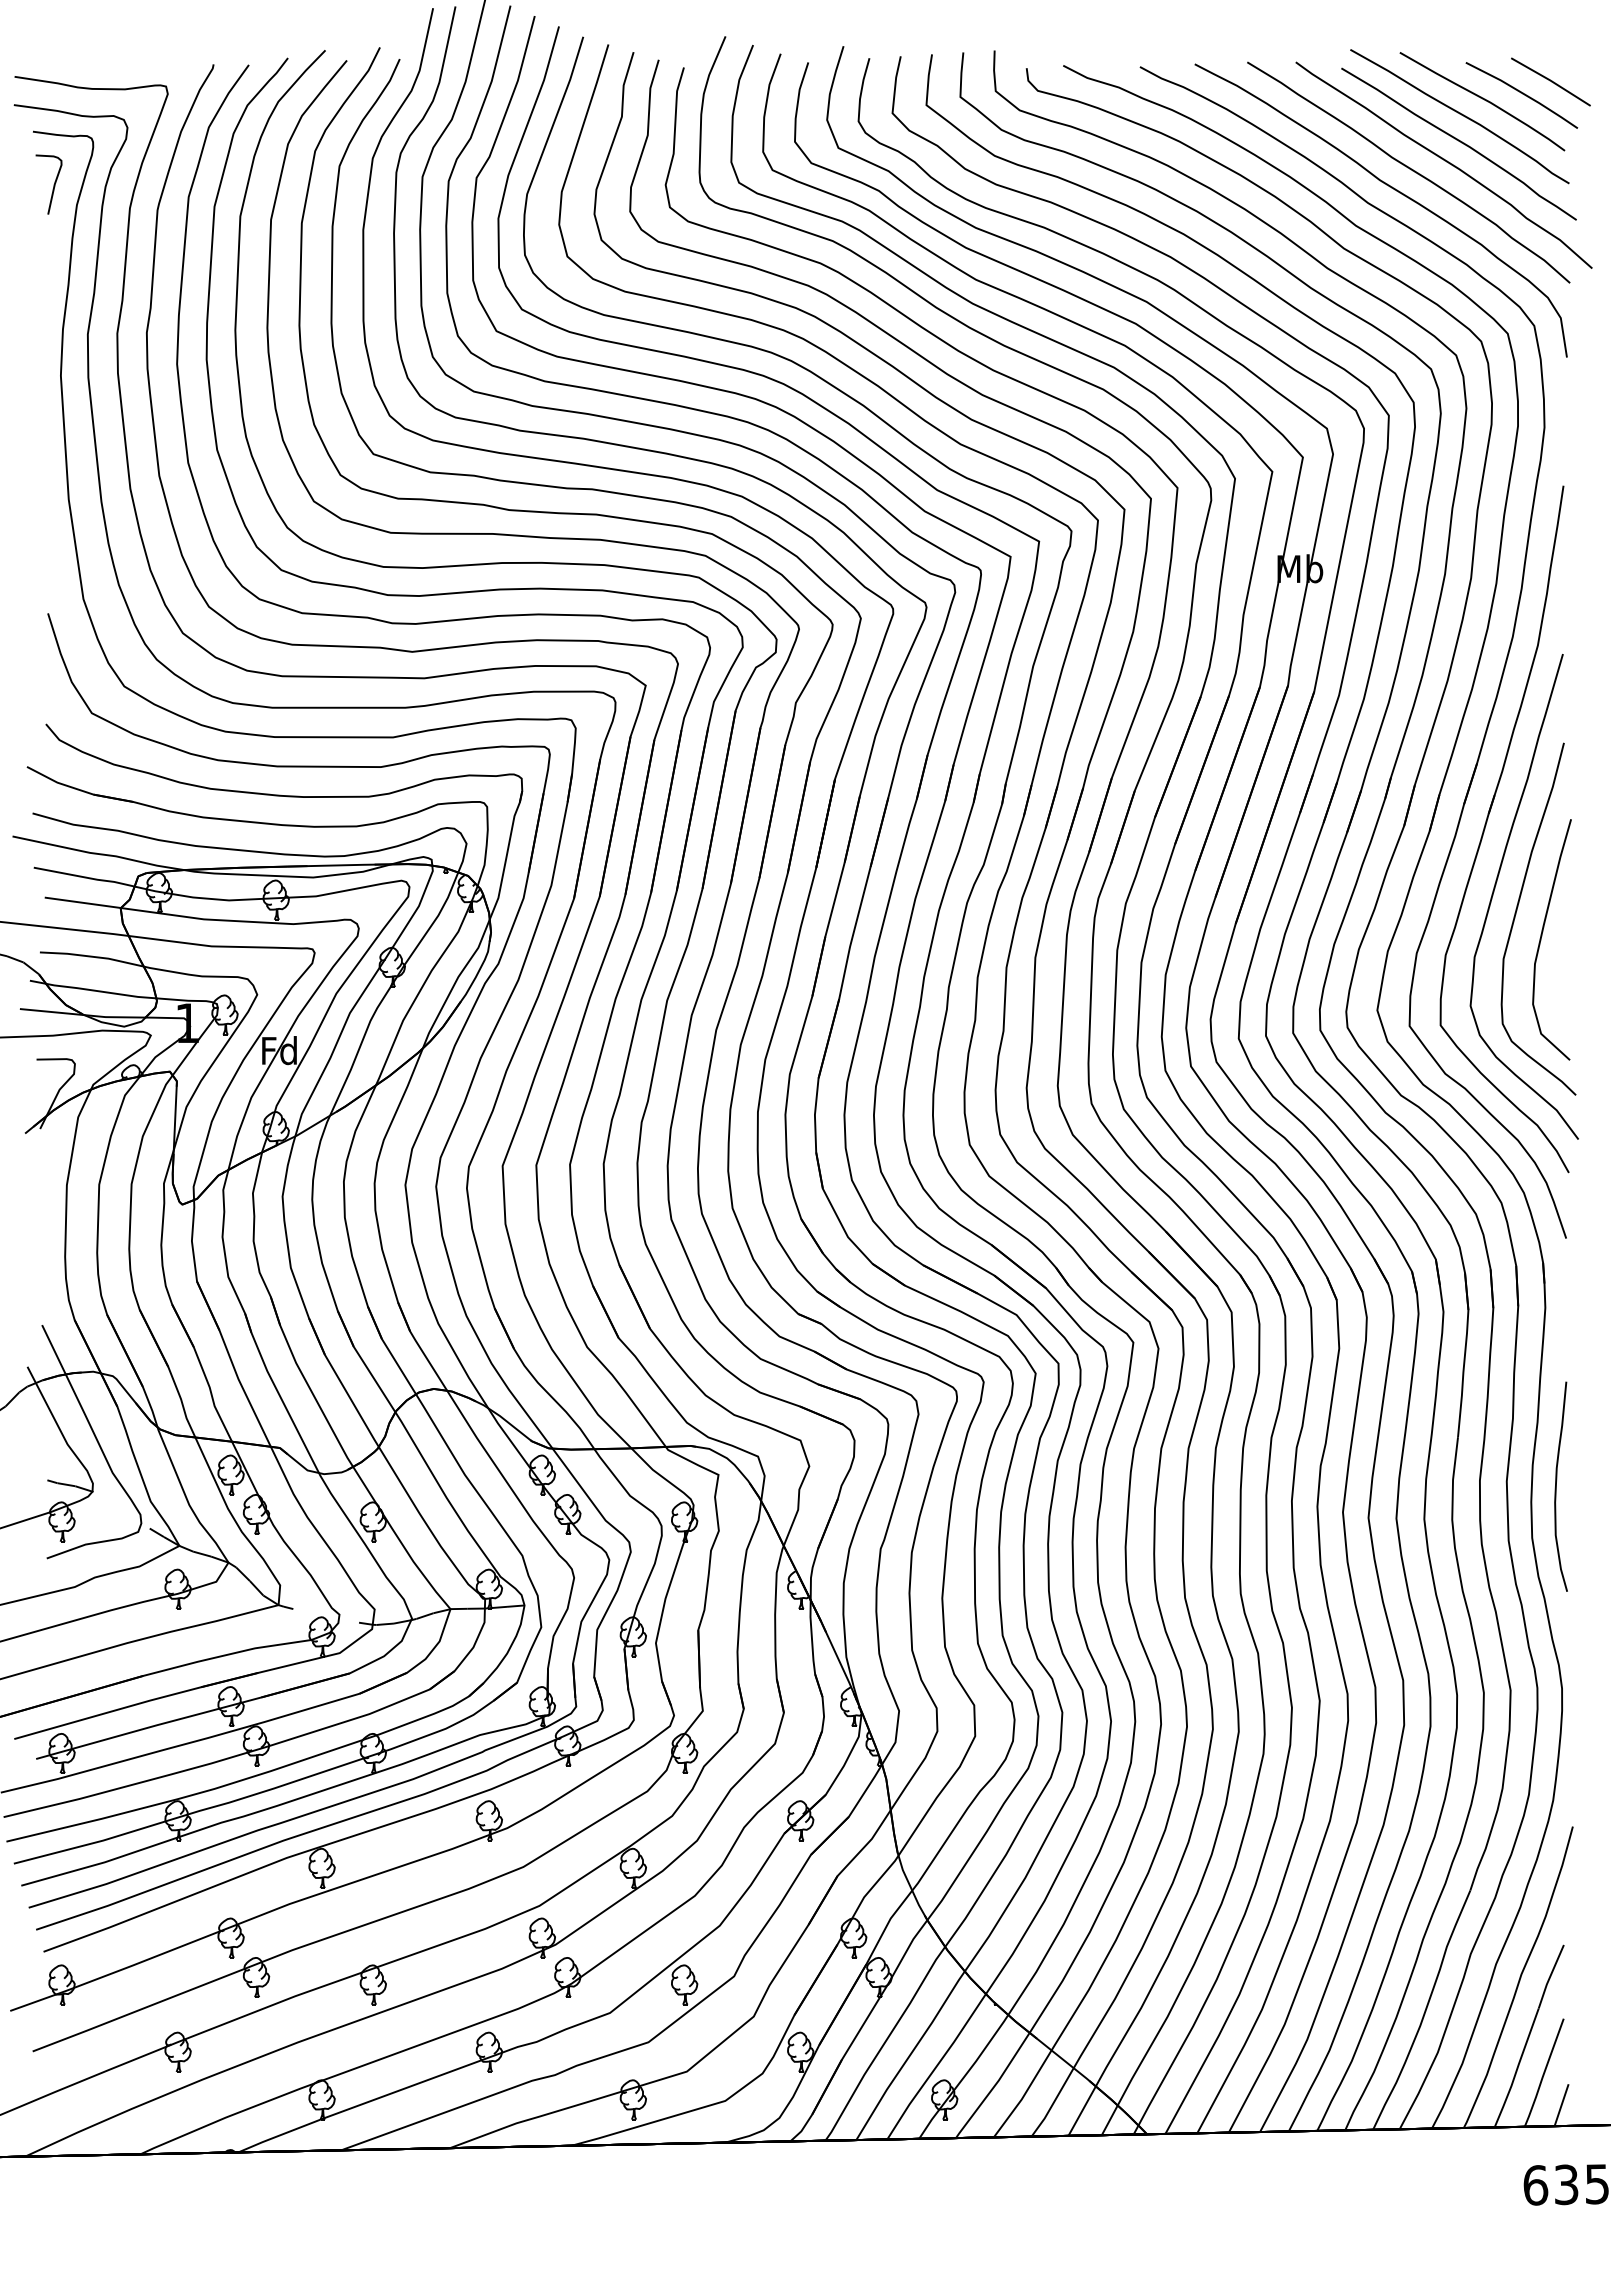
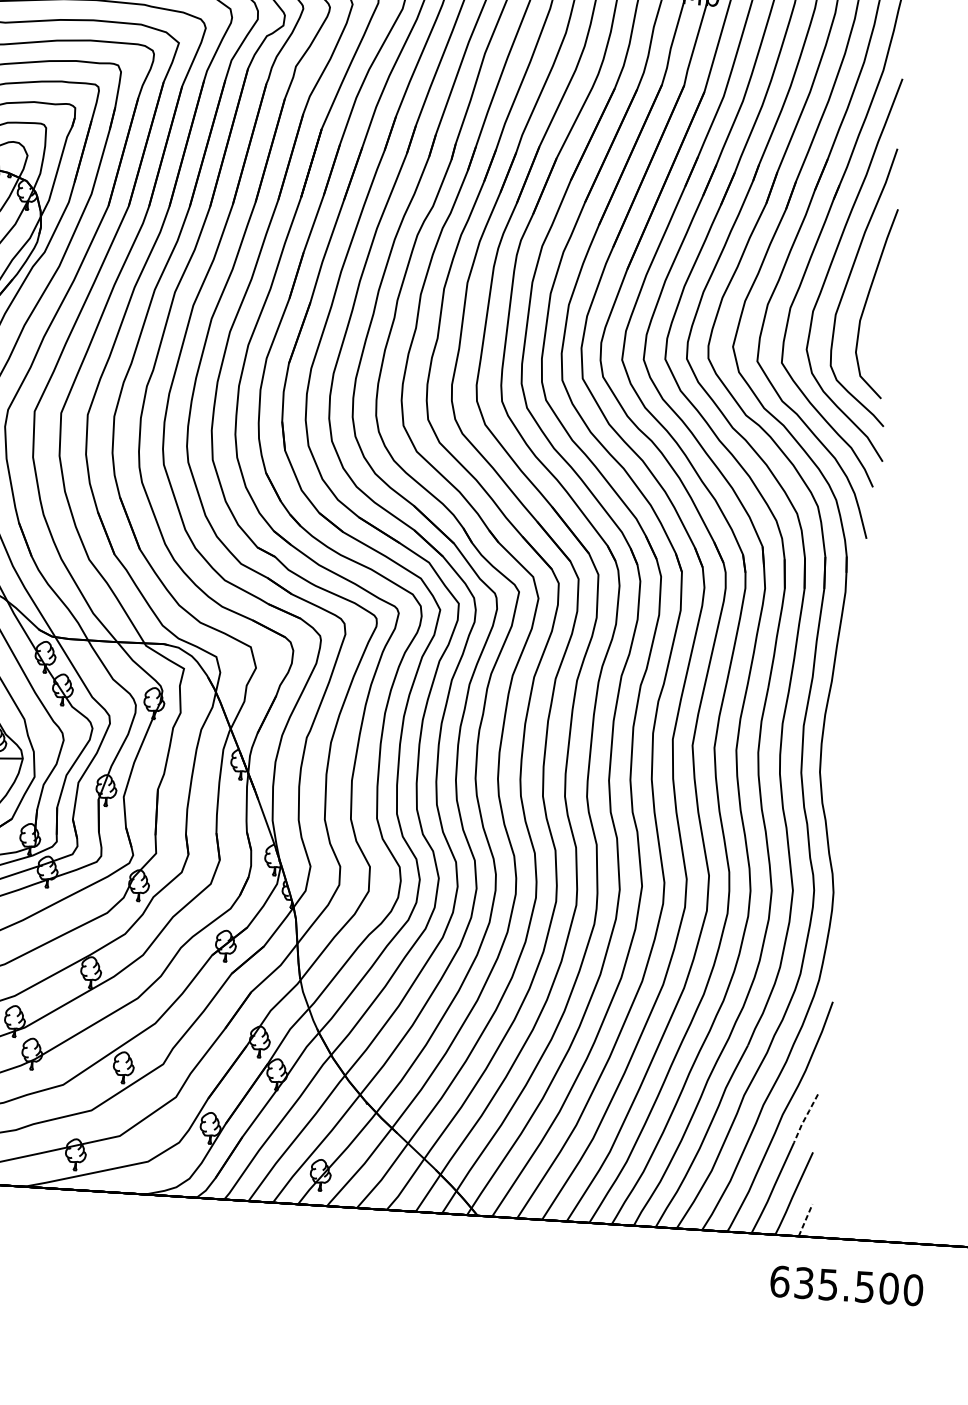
curve: (1556, 1486) -> (842, 733), removed
line: (1550, 1976) -> (805, 1118), solid -> dashed
line: (1561, 2104) -> (805, 1219), solid -> dashed

